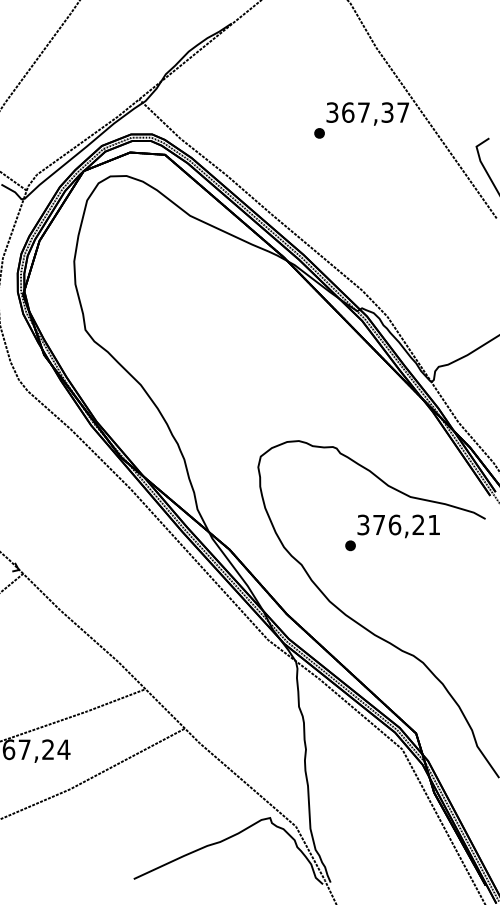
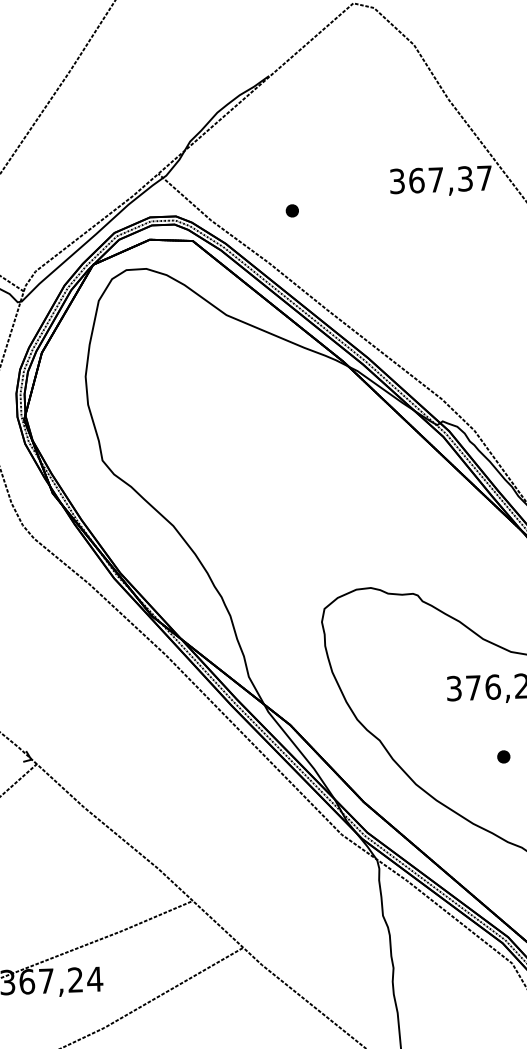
part: (319, 133) -> (292, 211), moved
part: (350, 545) -> (503, 756), moved

